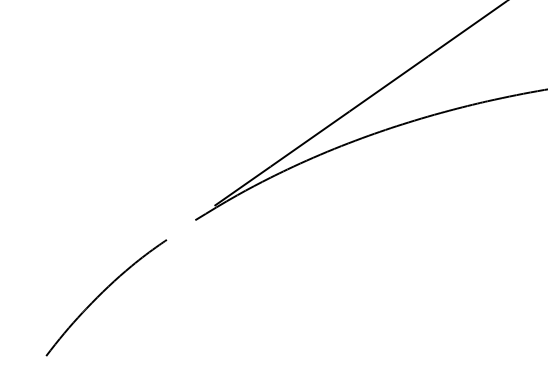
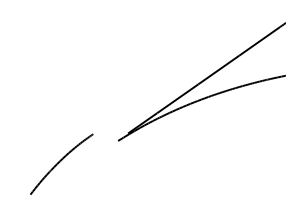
curve: (103, 294) -> (60, 162), moved

